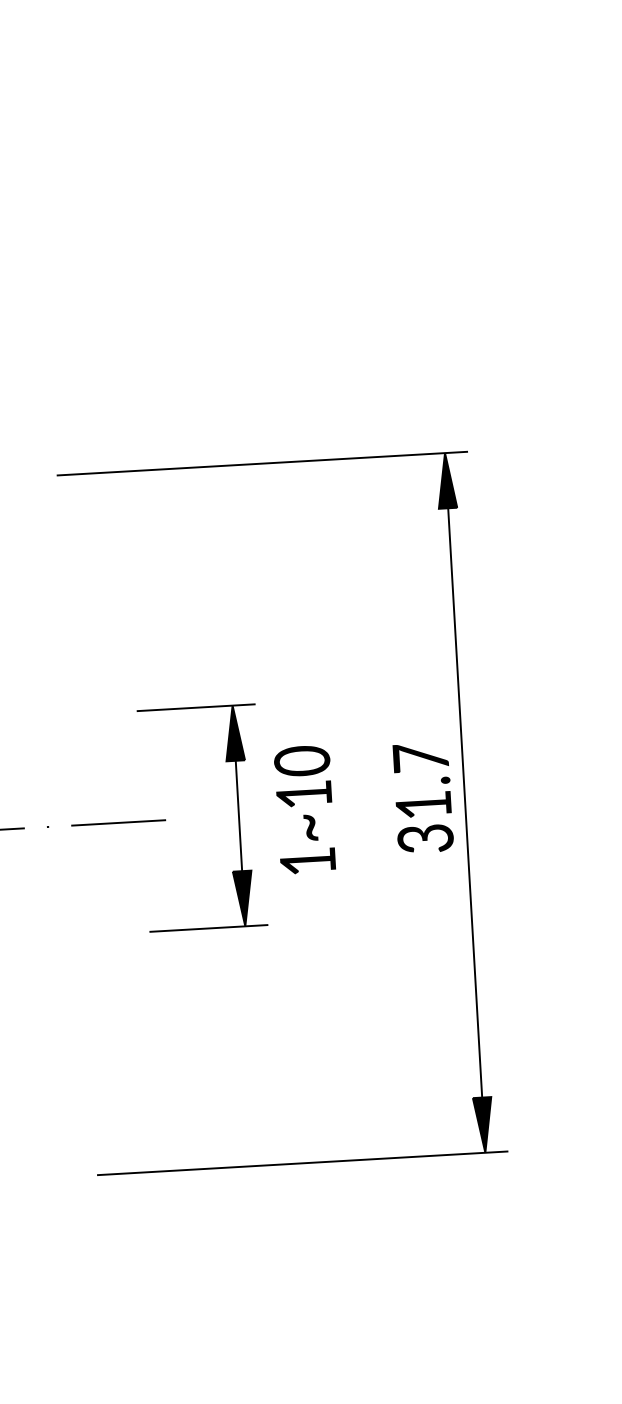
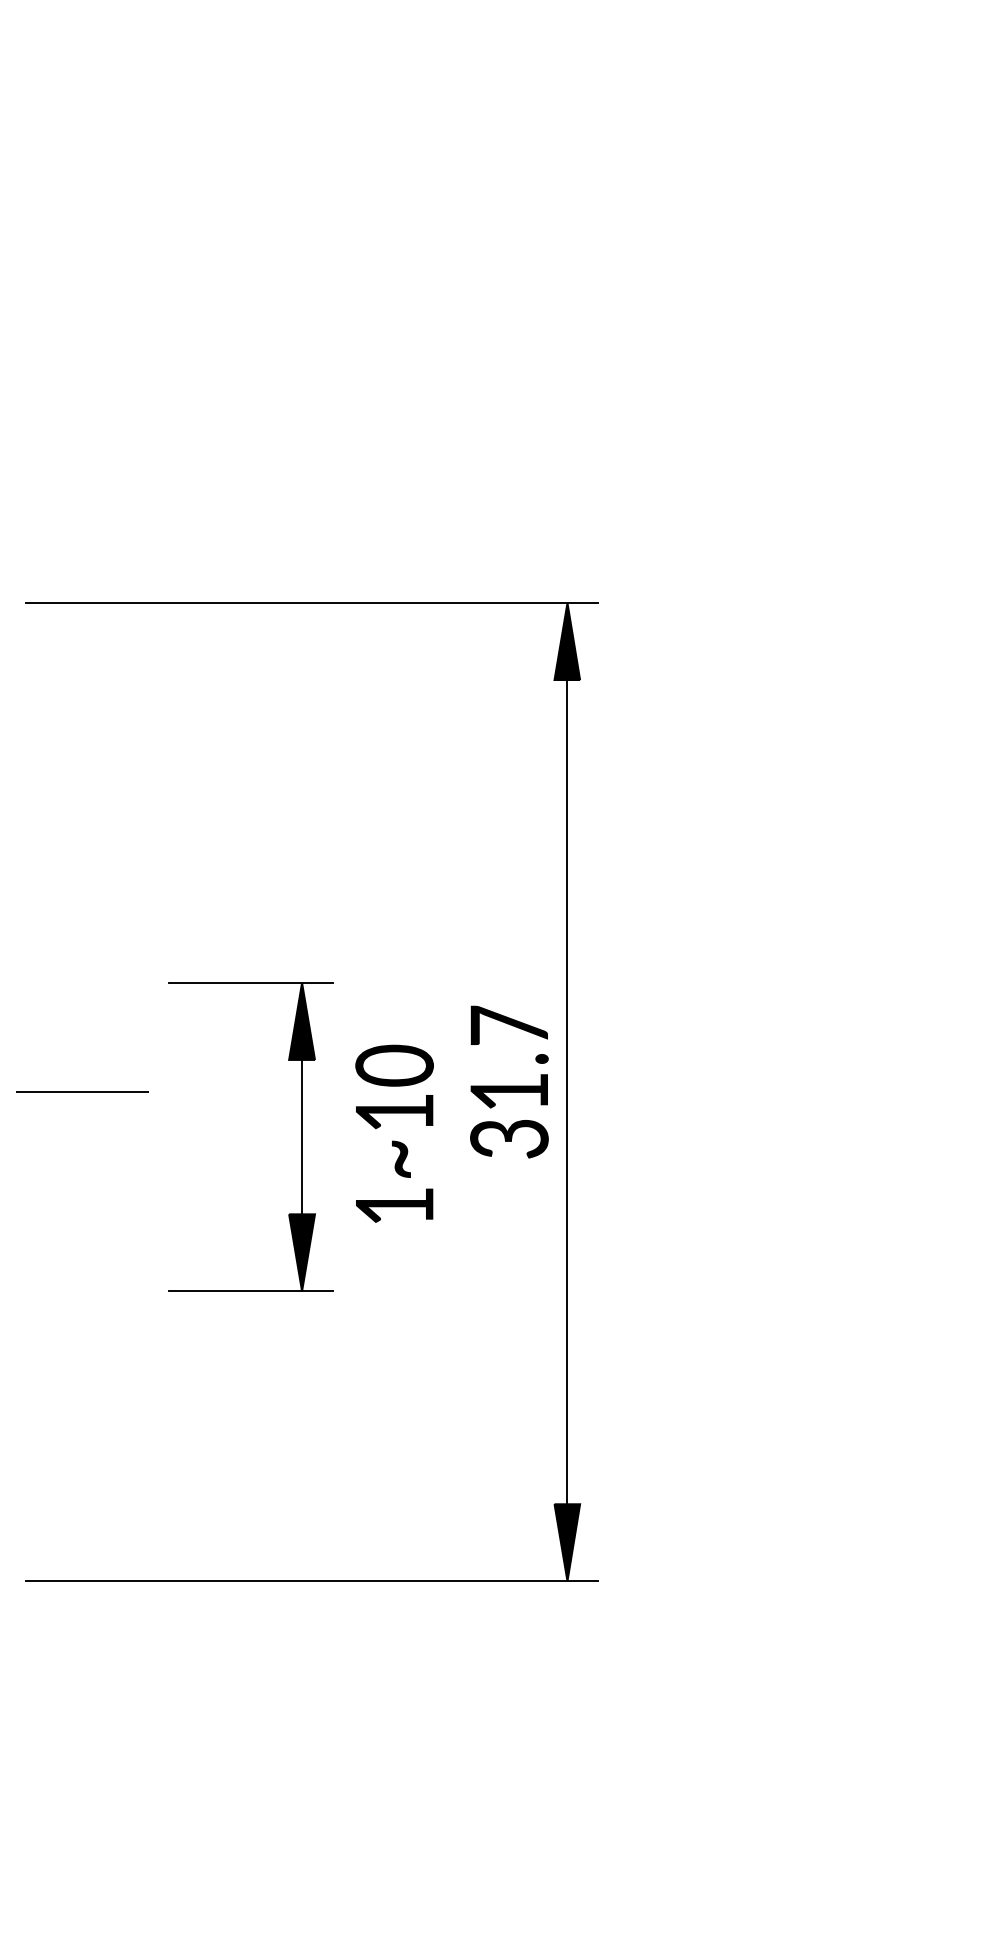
part: (237, 815) -> (300, 1136), moved

